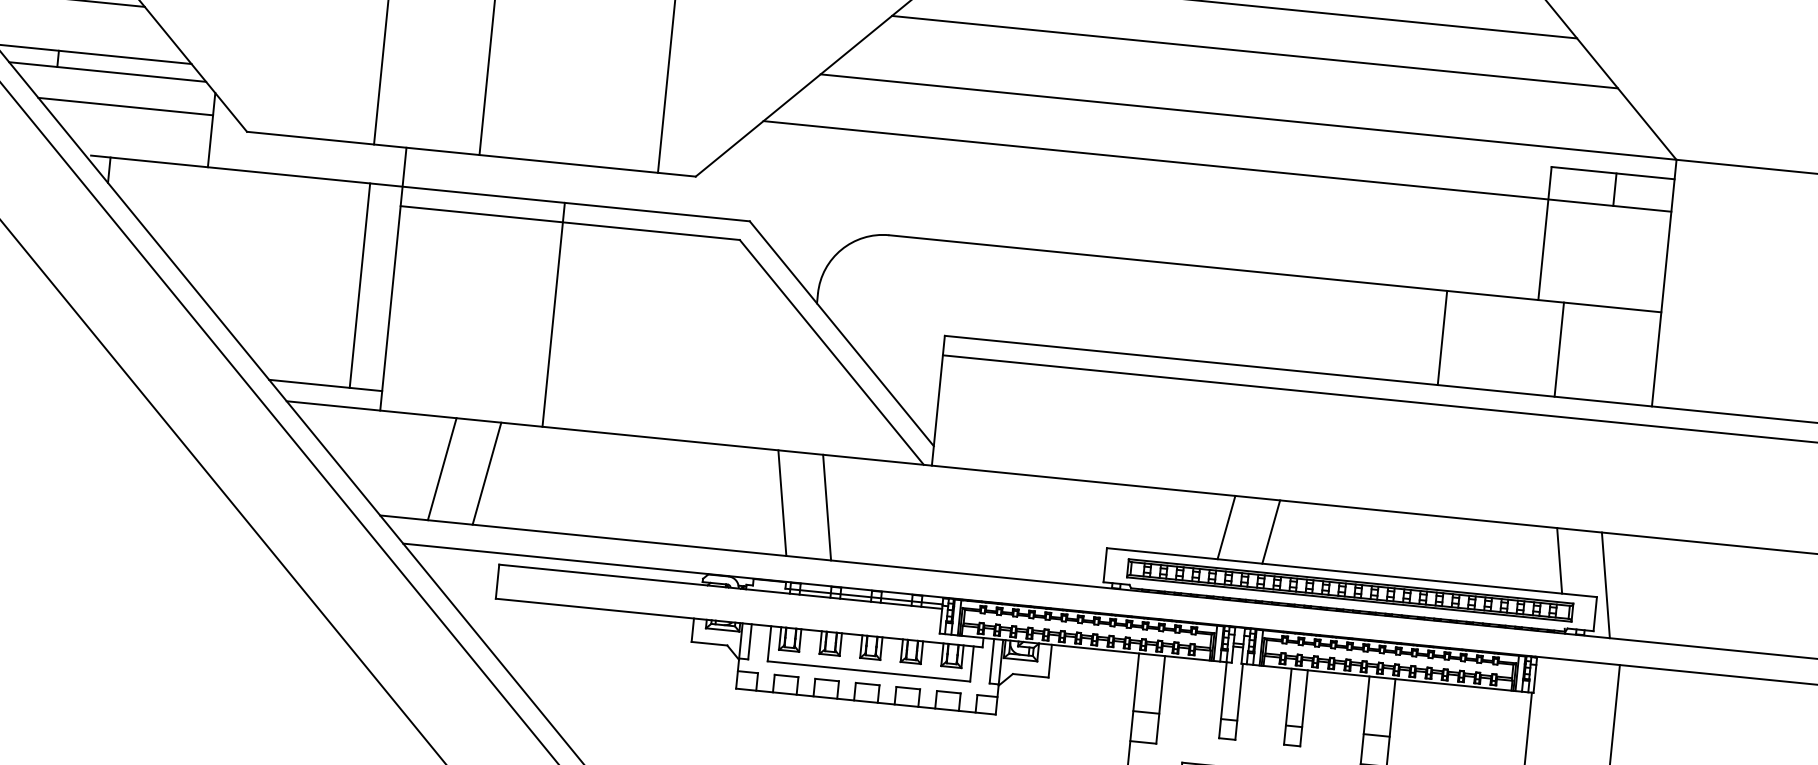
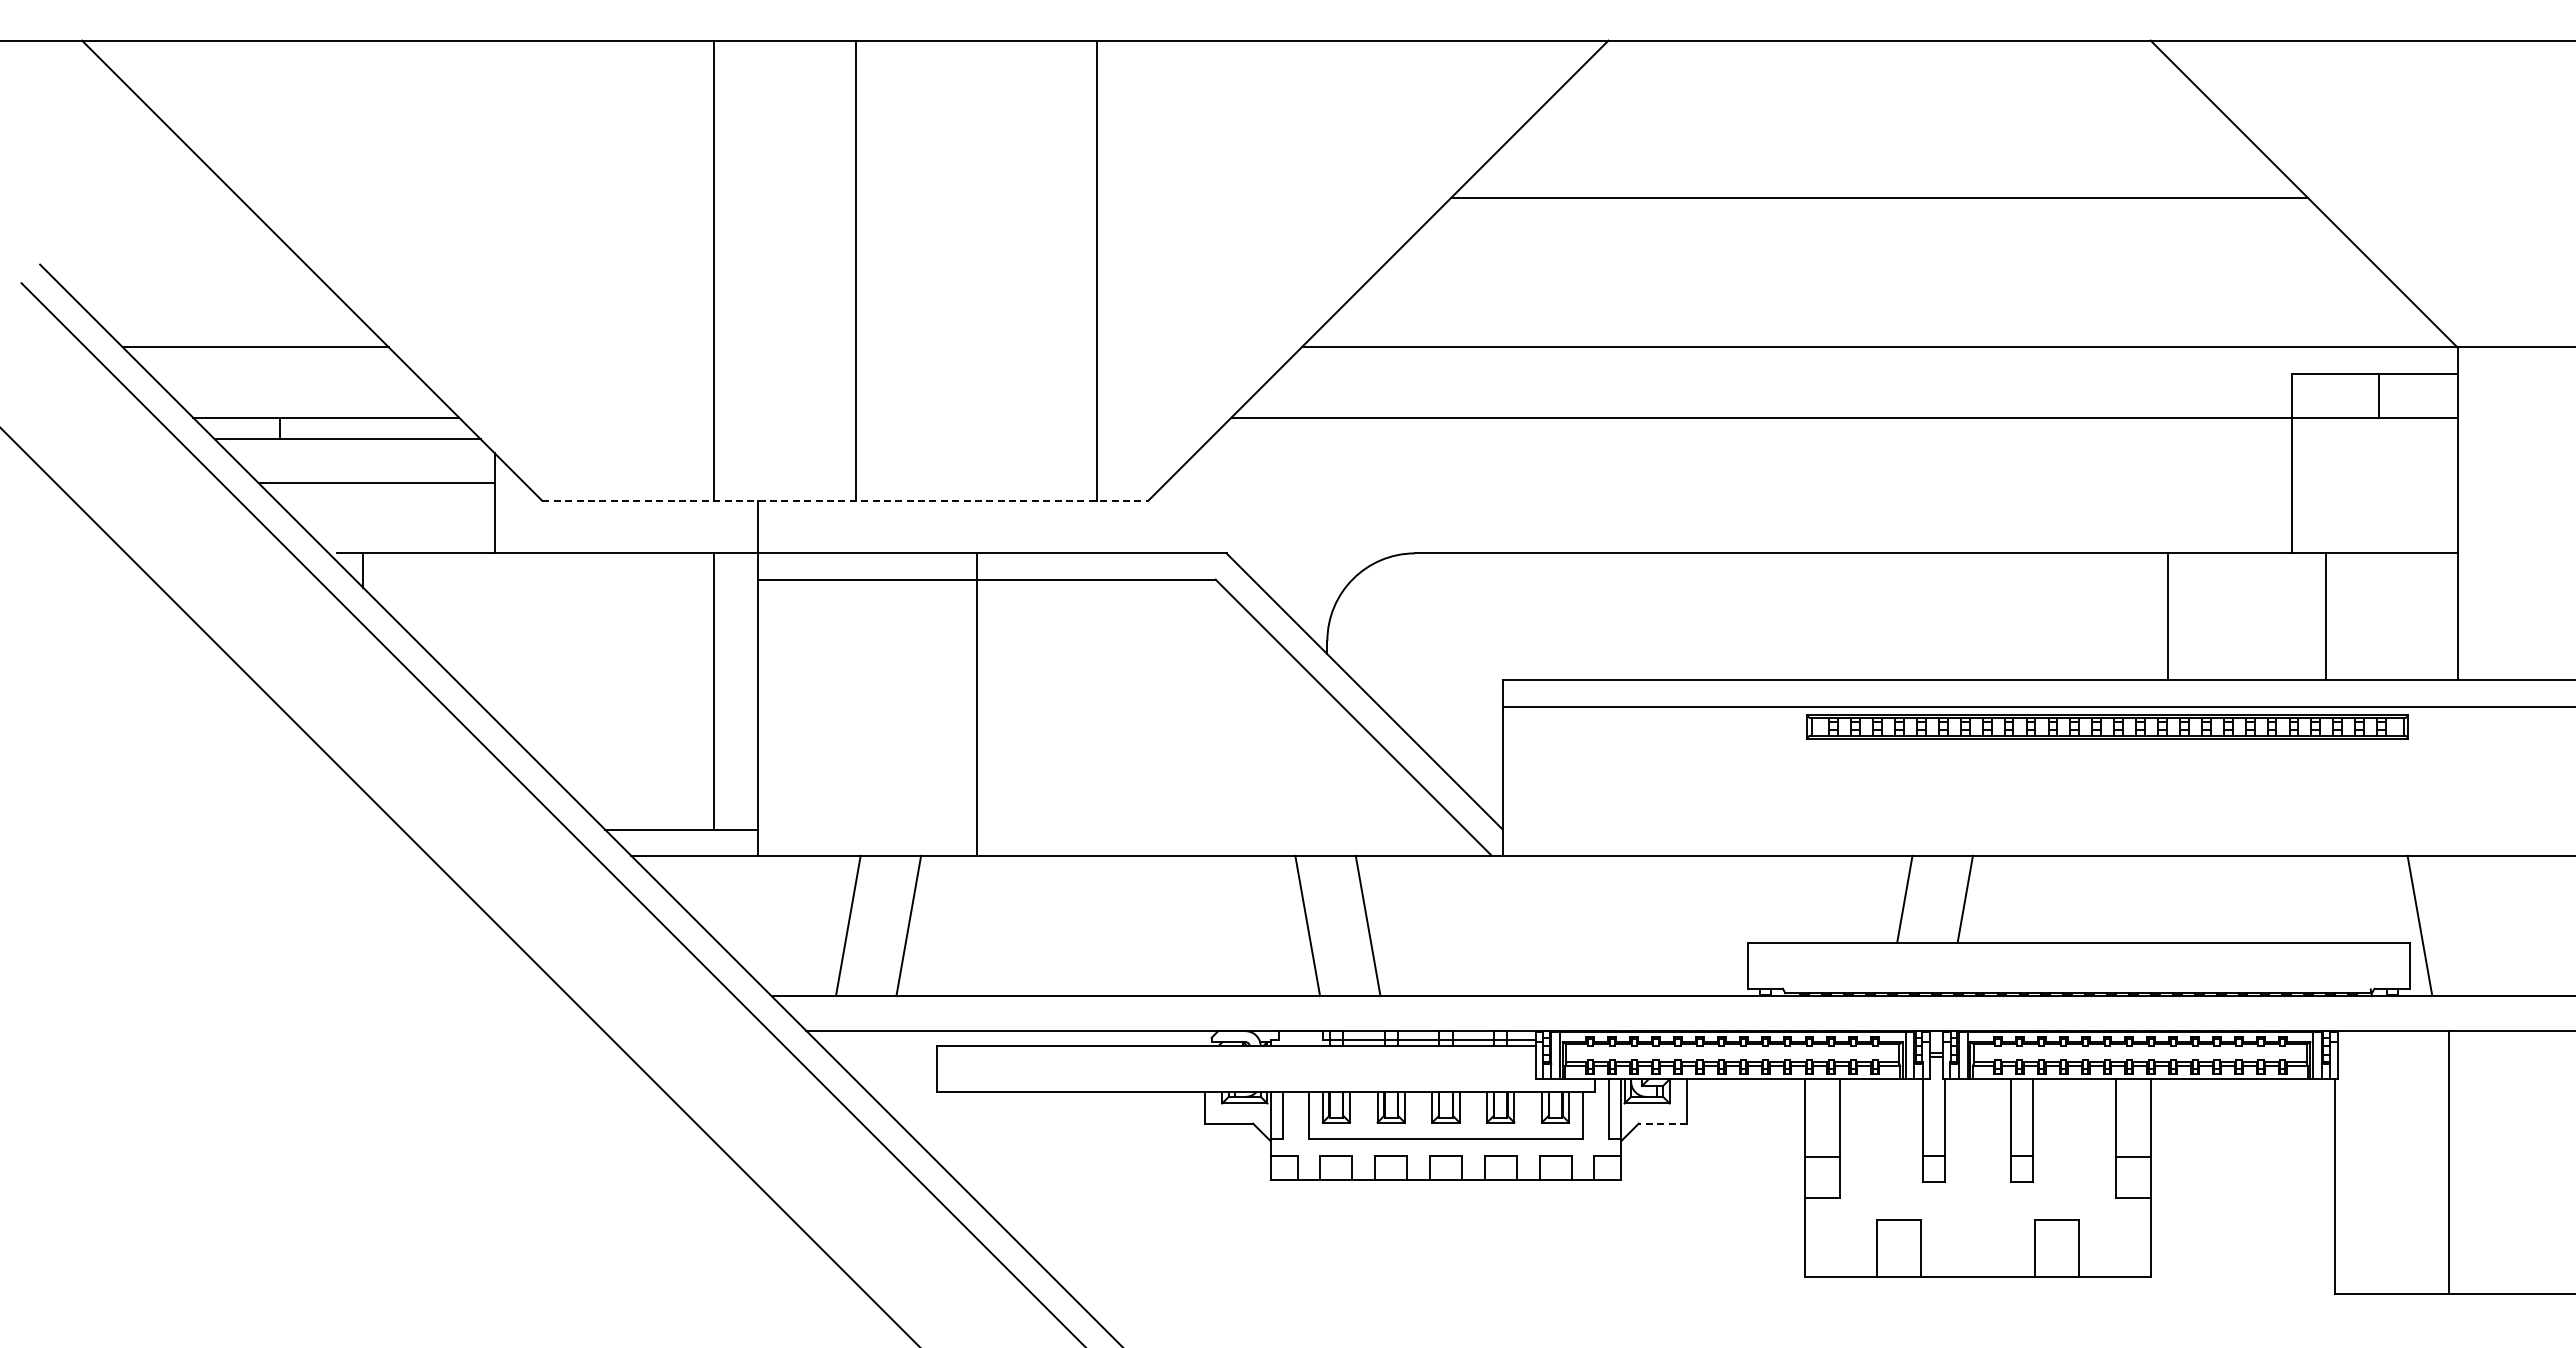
line: (1254, 51) -> (1879, 259), removed
line: (471, 154) -> (845, 500), solid -> dashed
line: (1559, 560) -> (2354, 898), removed
part: (1350, 590) -> (2107, 726), moved
line: (1030, 675) -> (1662, 1123), solid -> dashed

